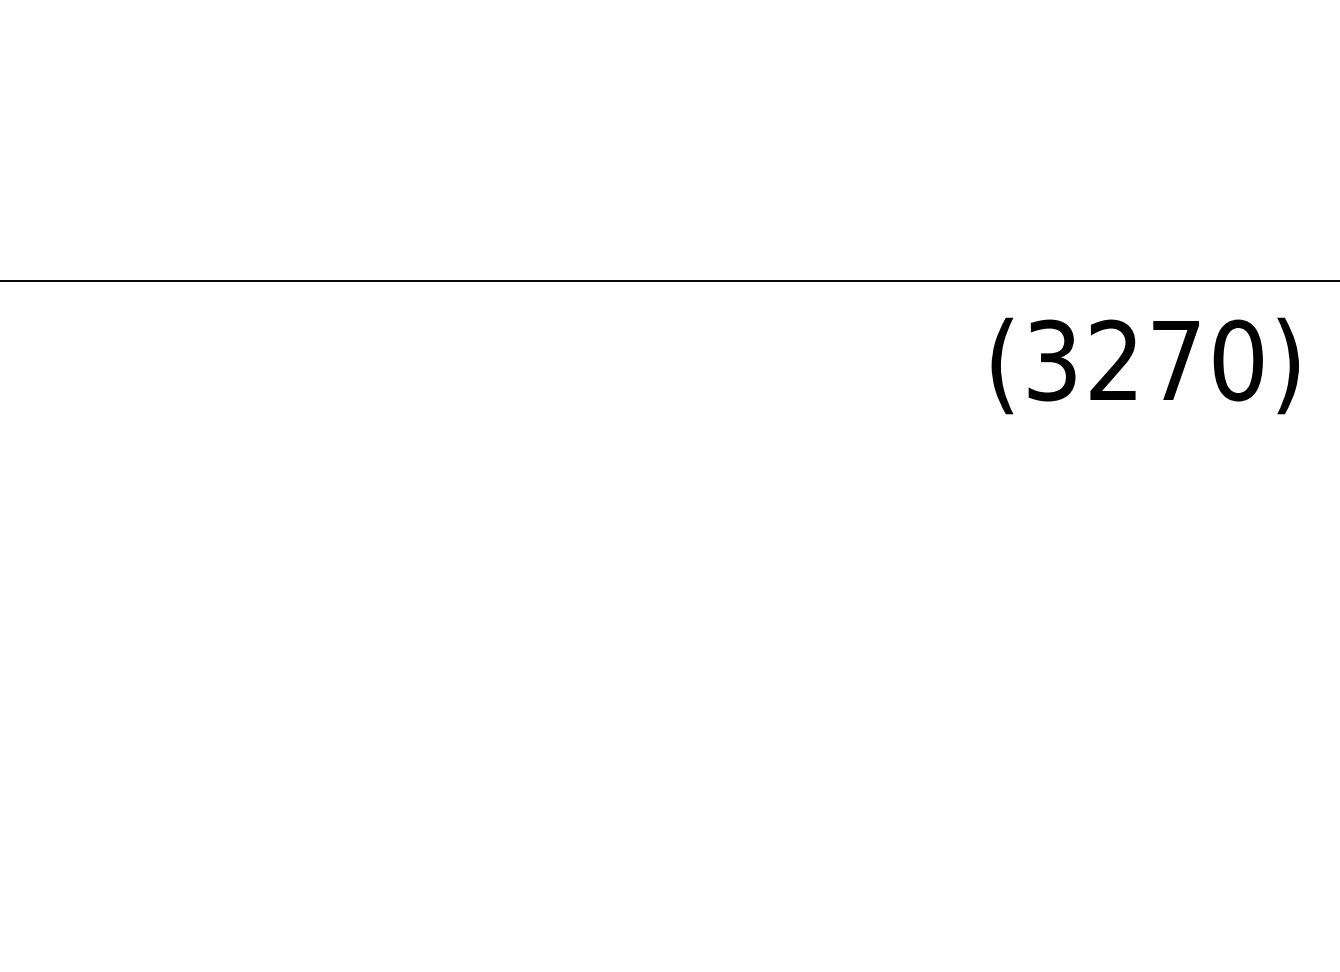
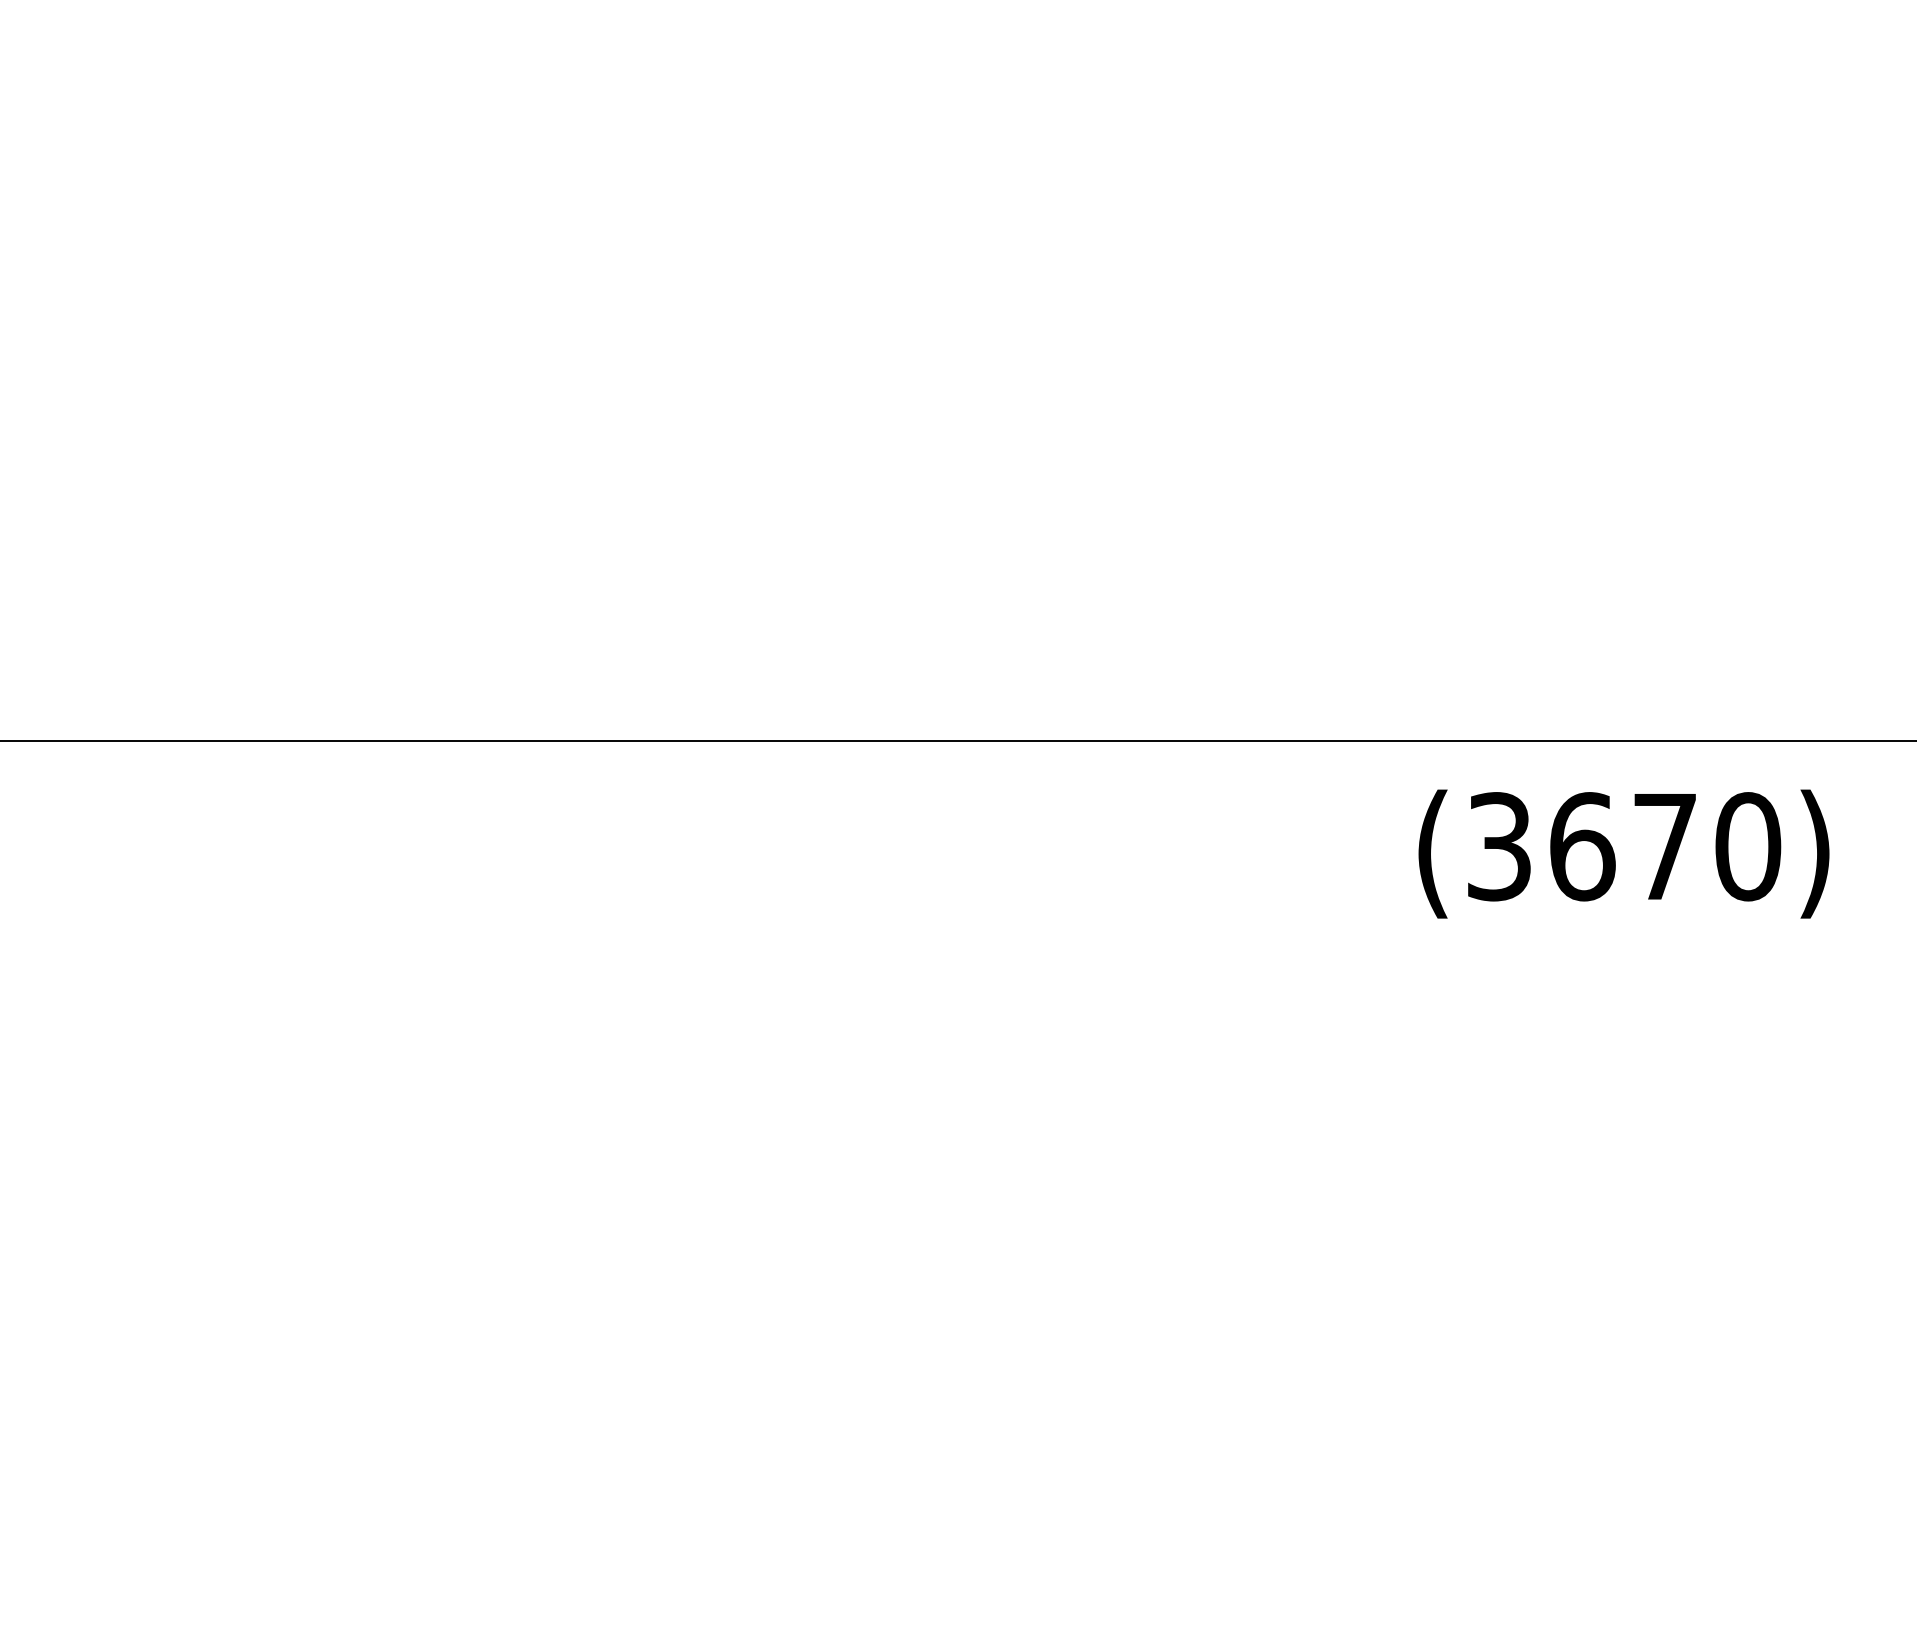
text: (1114, 360) -> (1582, 846), (3270) -> (3670)

